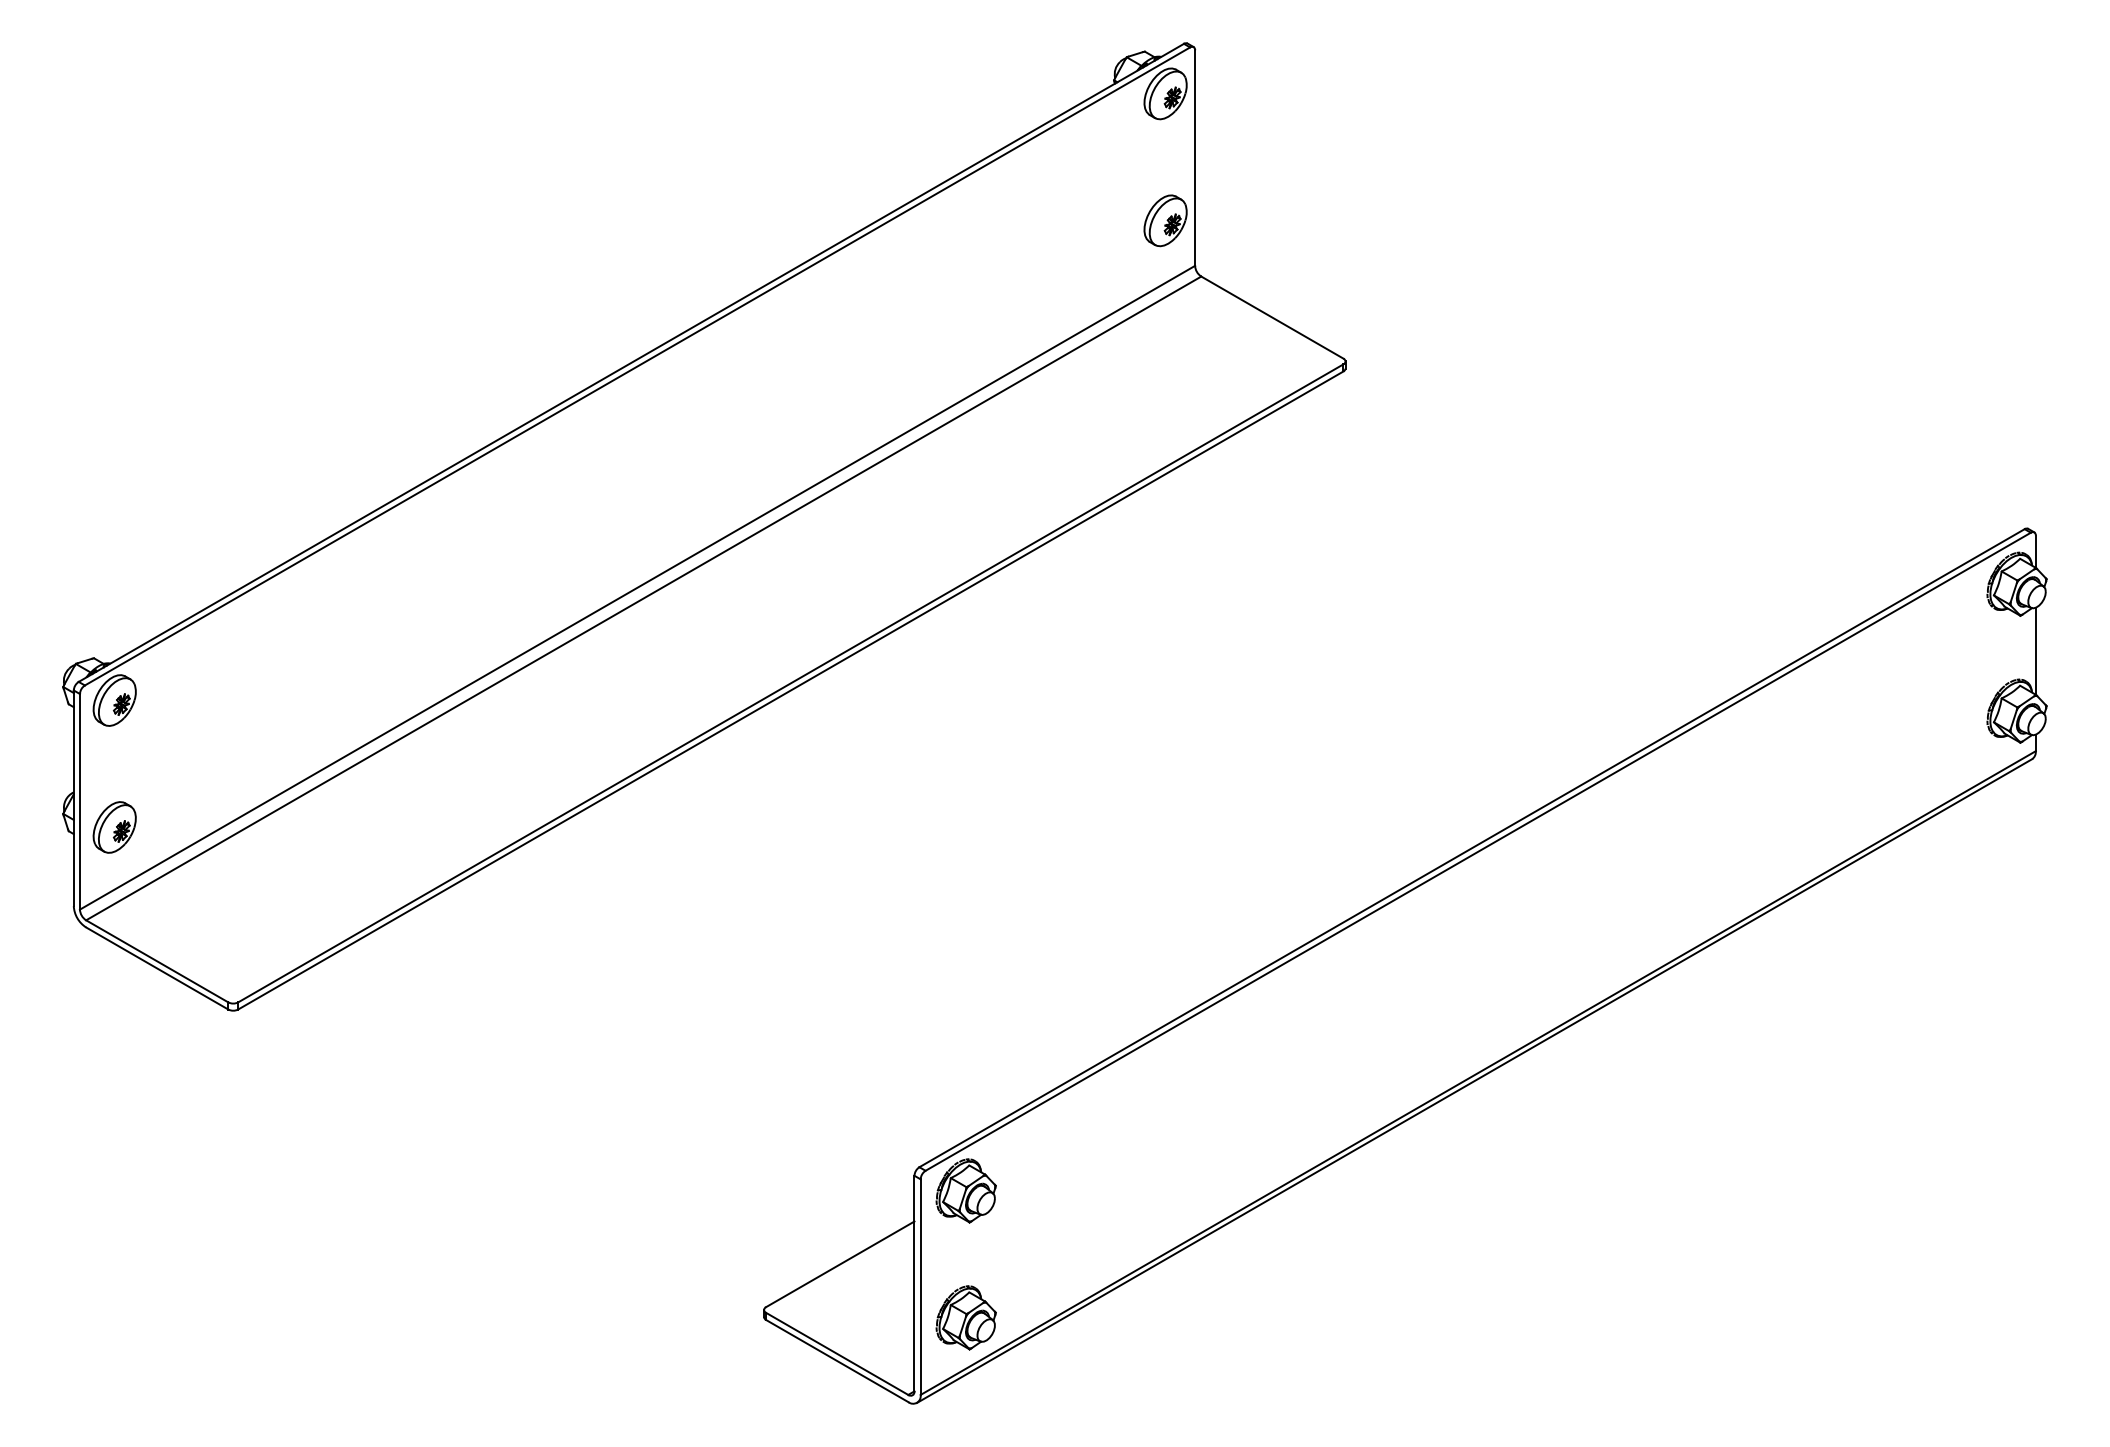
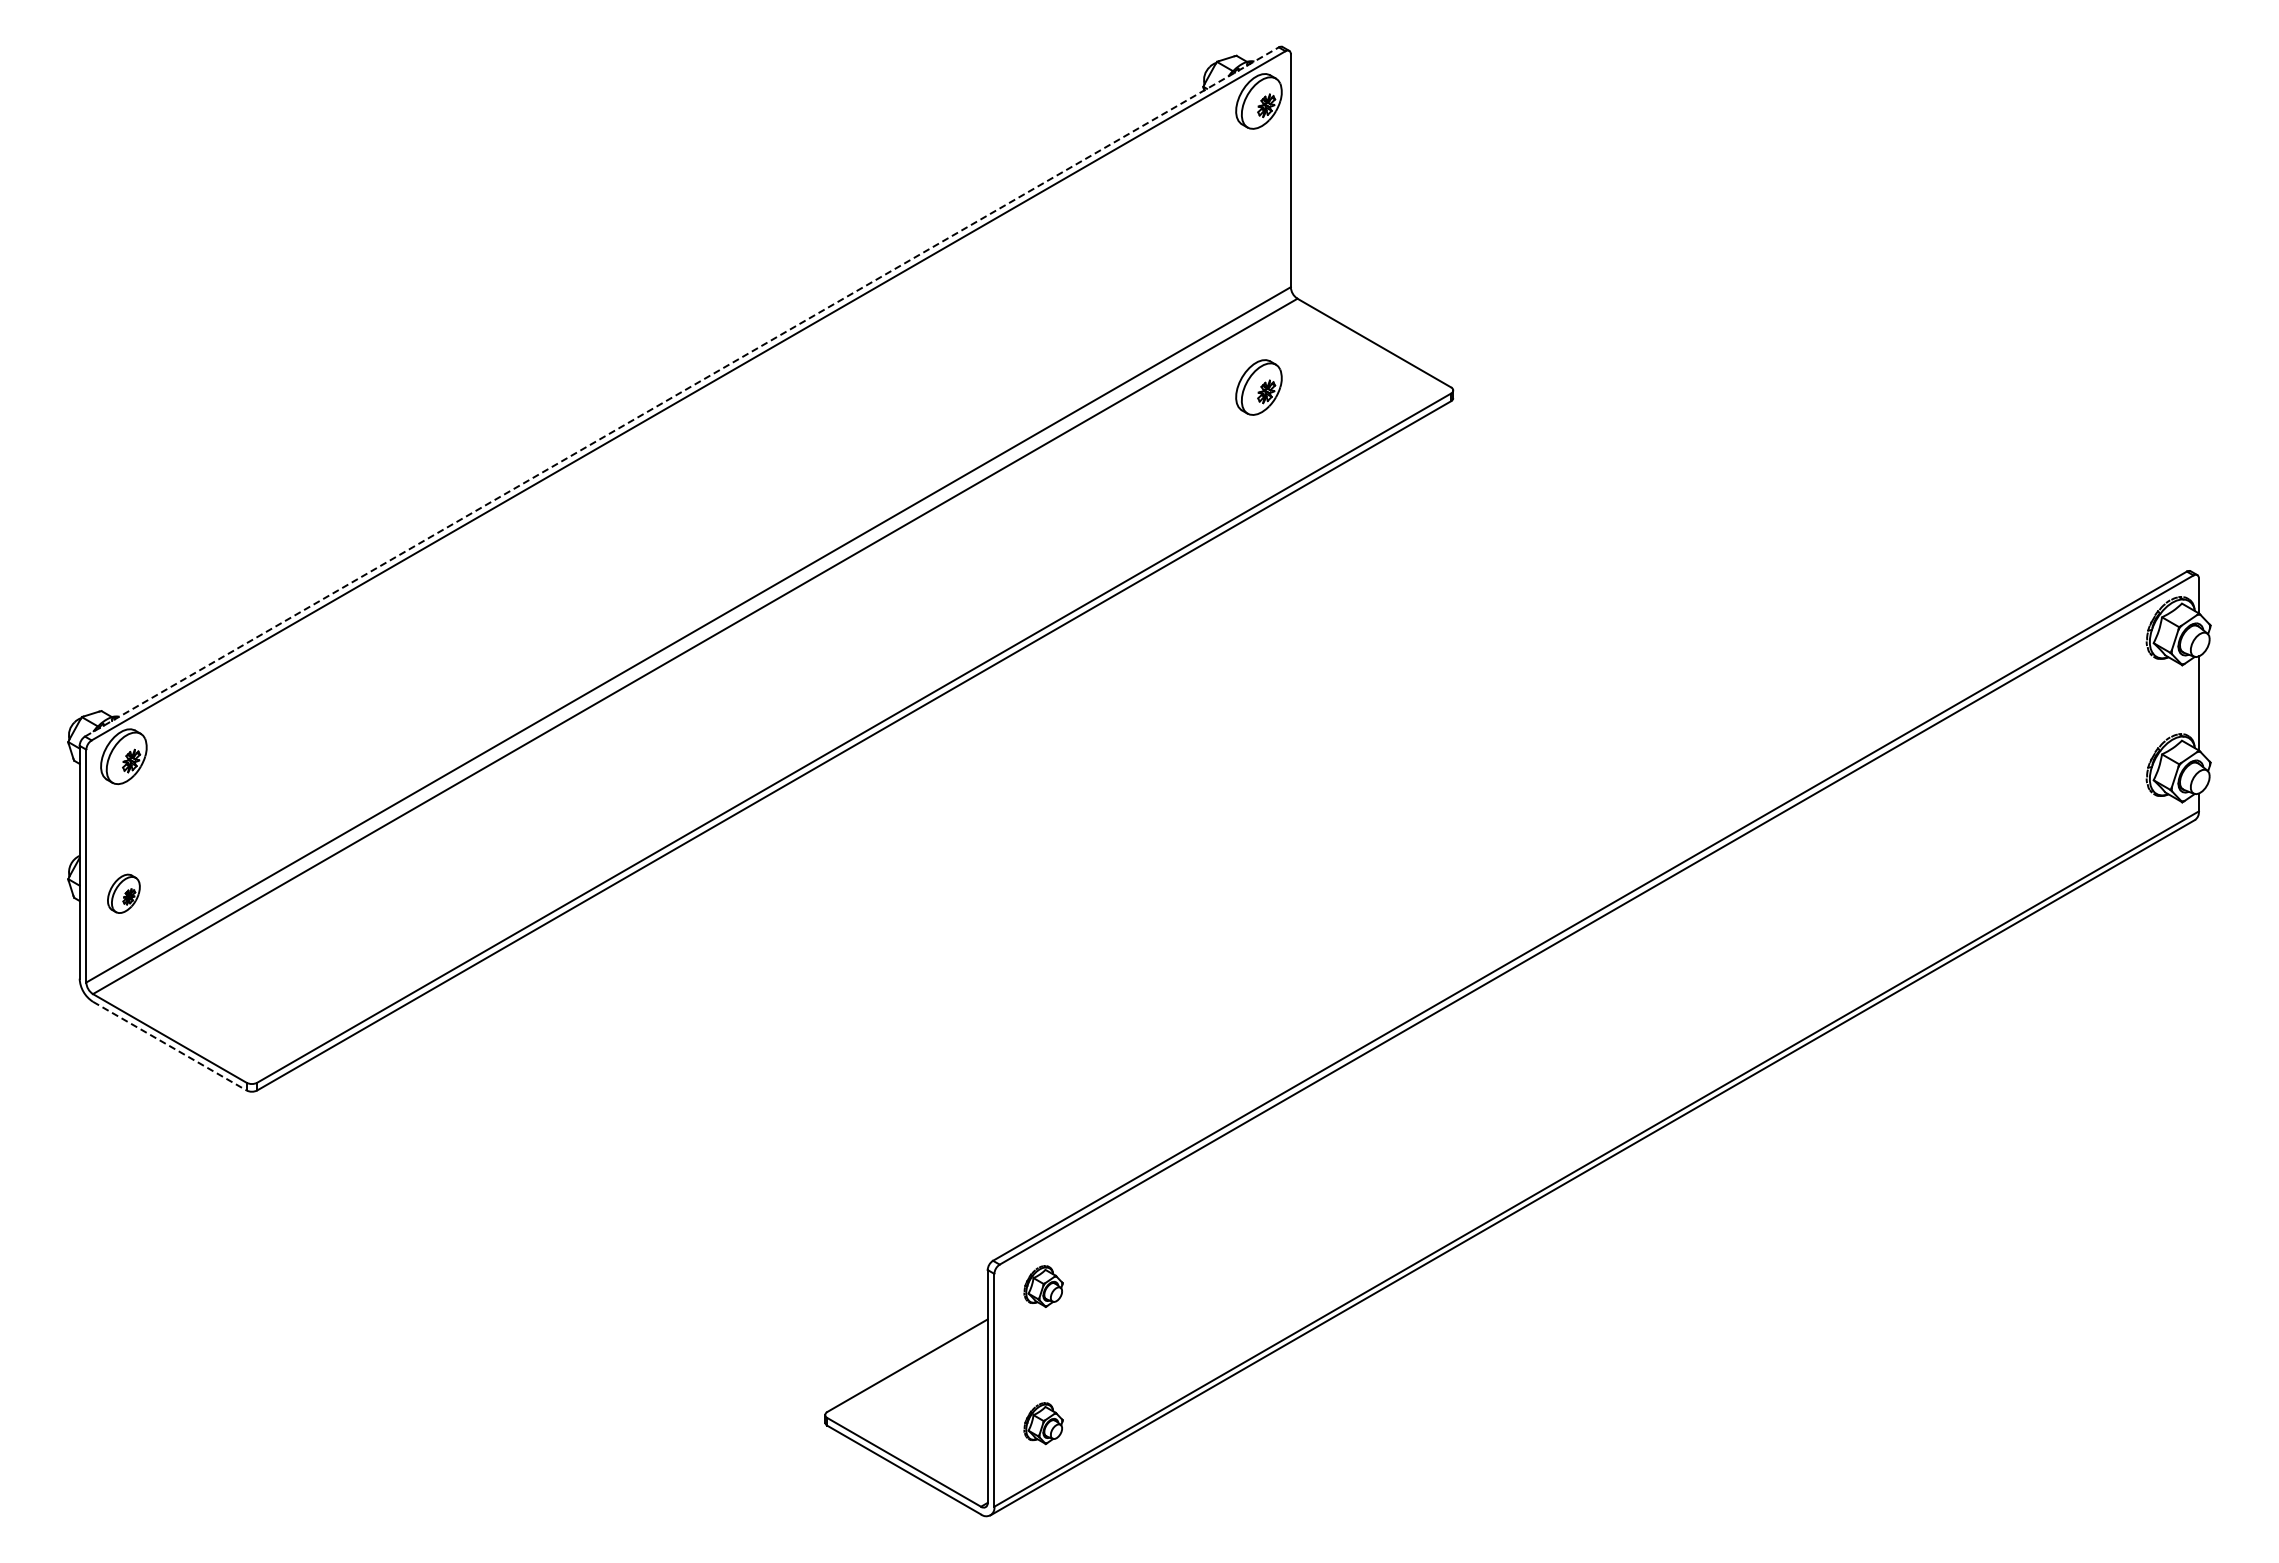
part: (1165, 220) -> (1258, 387), moved
line: (631, 362) -> (682, 391), solid -> dashed
part: (114, 827) -> (123, 893), size x0.7
line: (156, 968) -> (169, 1046), solid -> dashed
part: (966, 1191) -> (1043, 1286), size x0.6
part: (966, 1317) -> (1043, 1423), size x0.6

